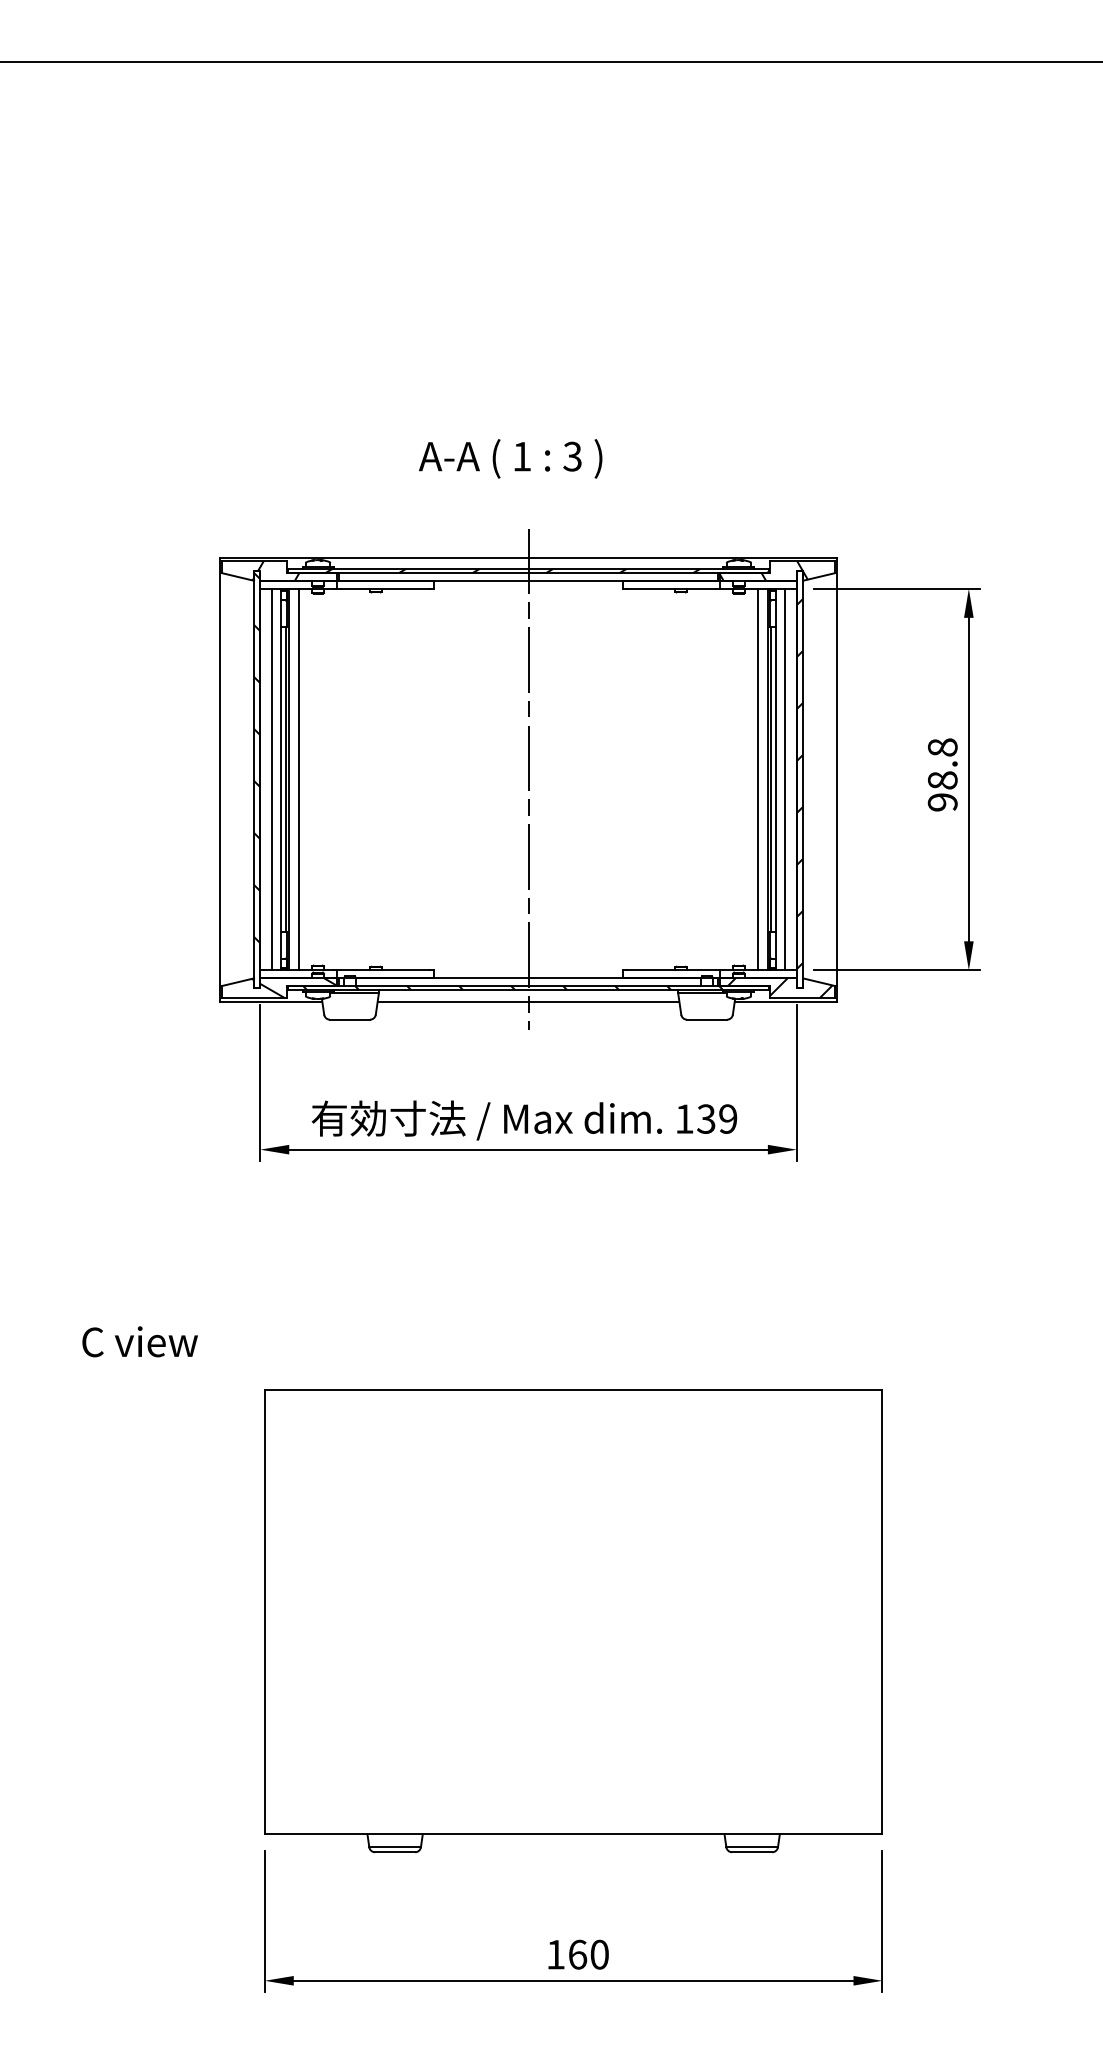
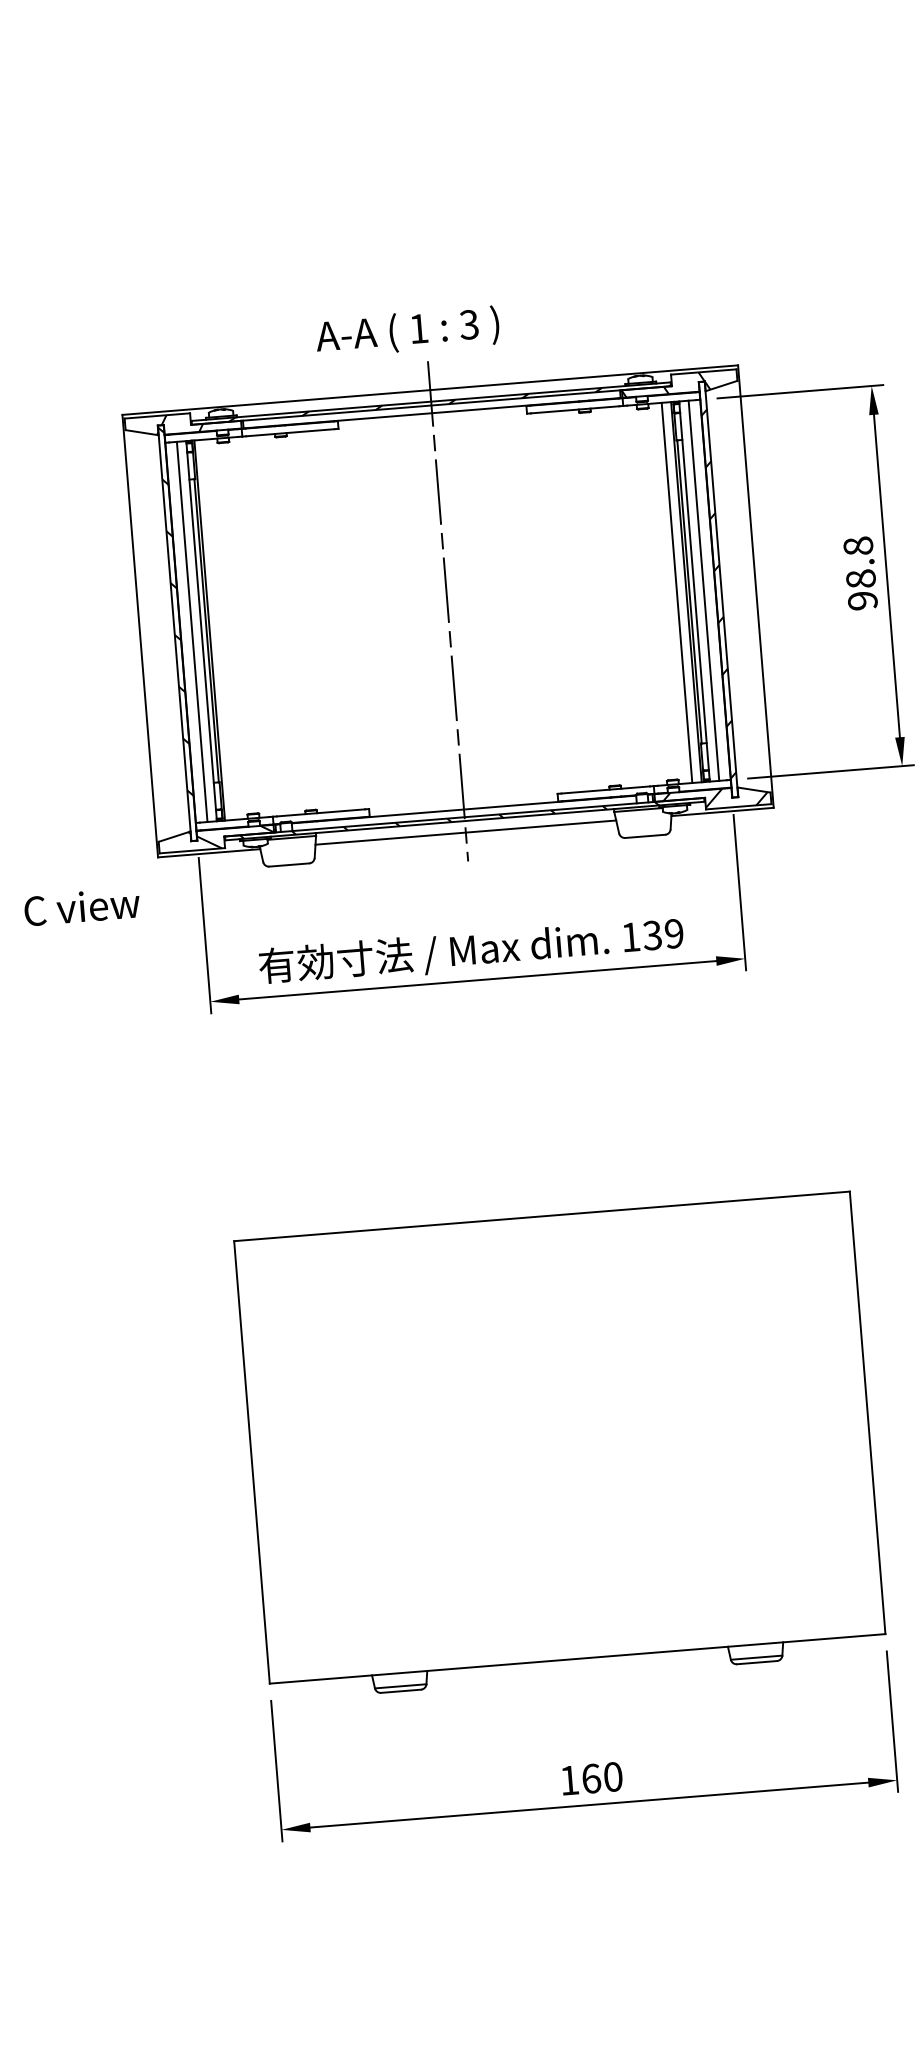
text: (510, 458) -> (407, 331), moved
line: (298, 779) -> (218, 629), removed
text: (139, 1341) -> (81, 906), moved

